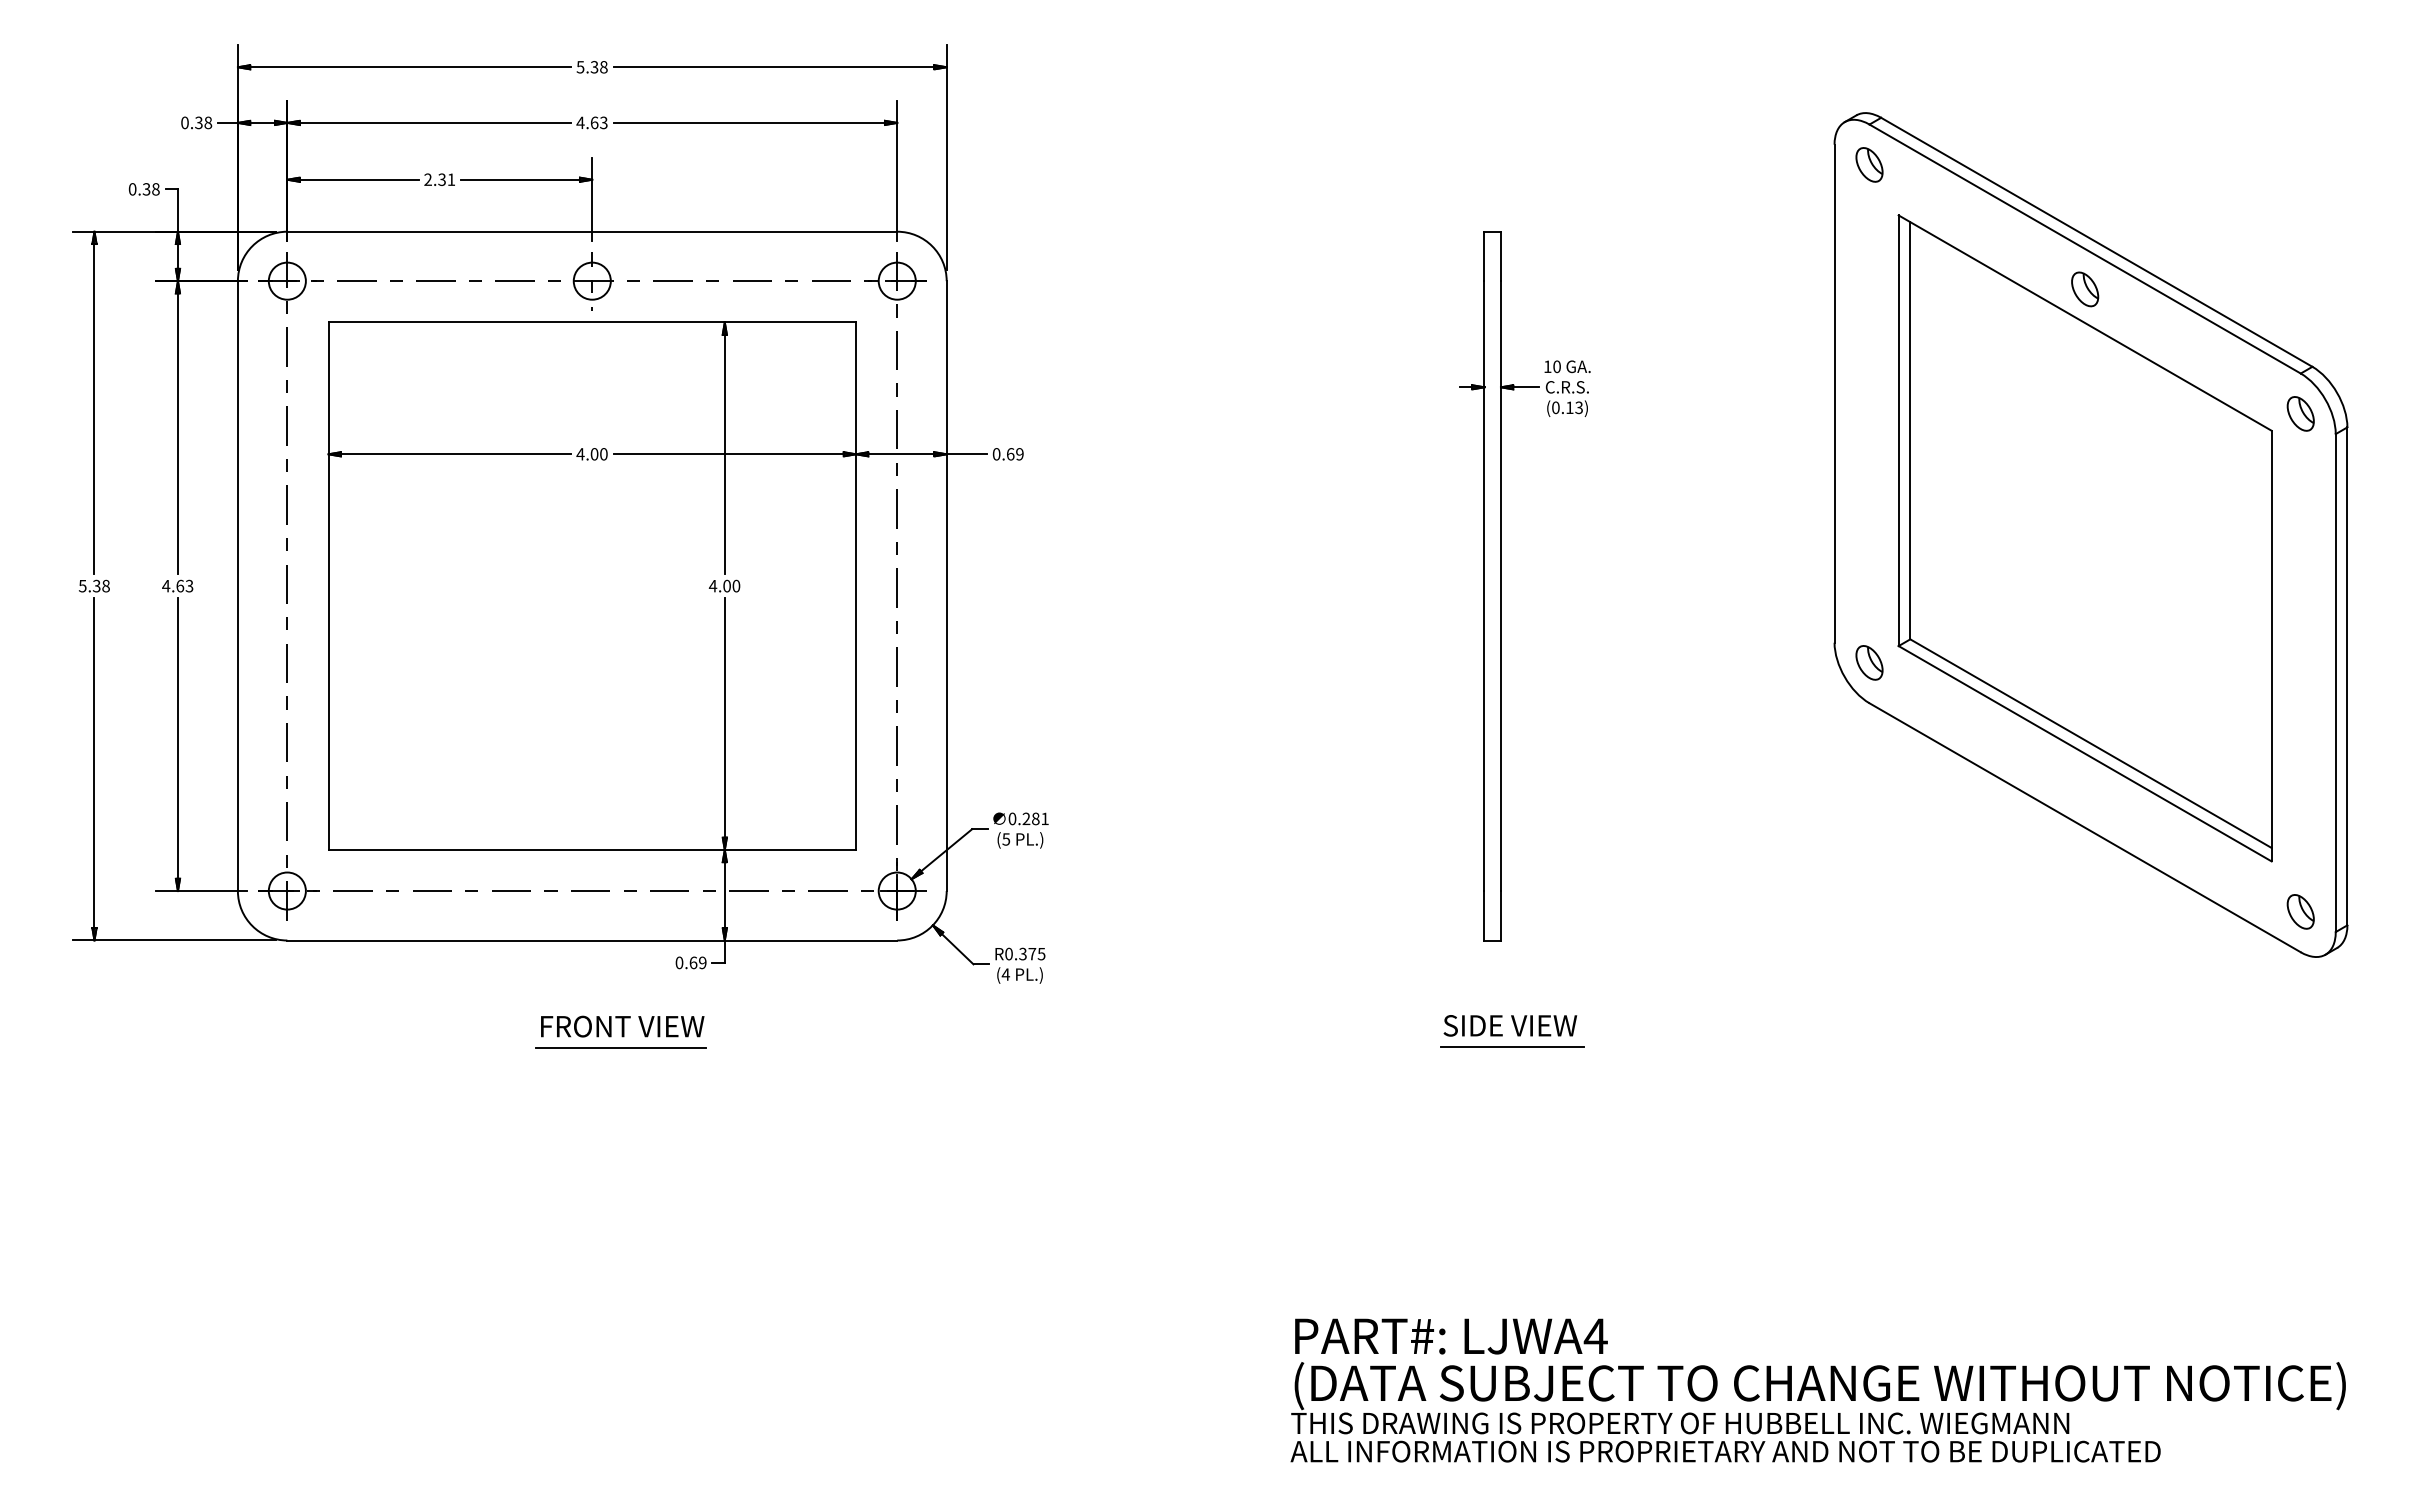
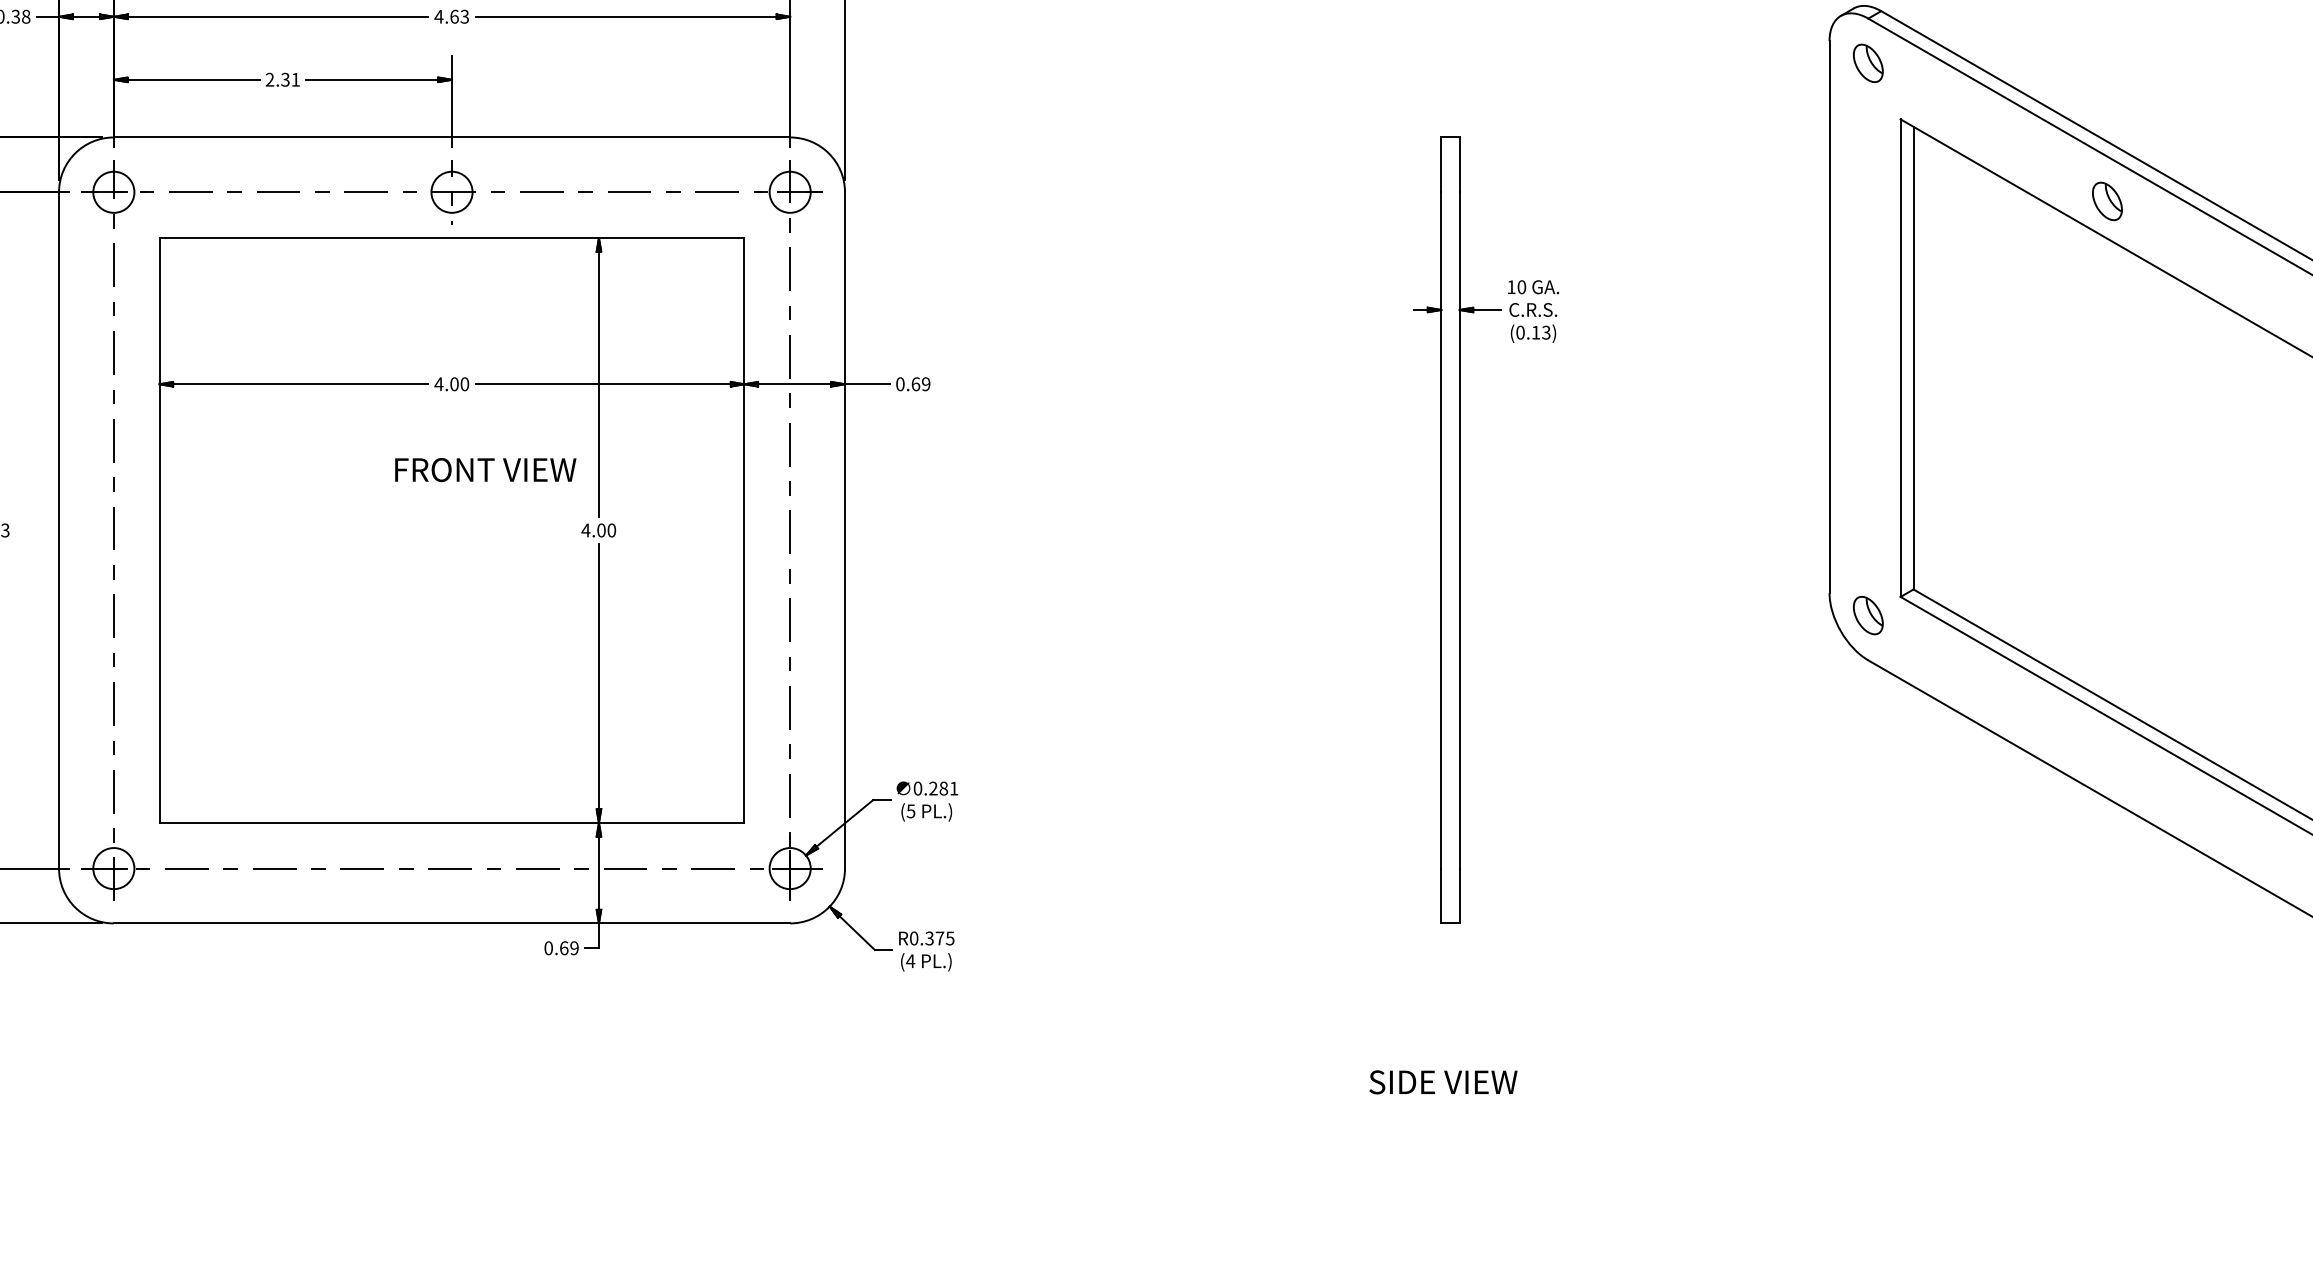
text: (1510, 1025) -> (1443, 1081), moved
text: (622, 1026) -> (485, 469), moved
line: (1511, 1047) -> (1471, 1042), removed
line: (620, 1048) -> (483, 1043), removed

